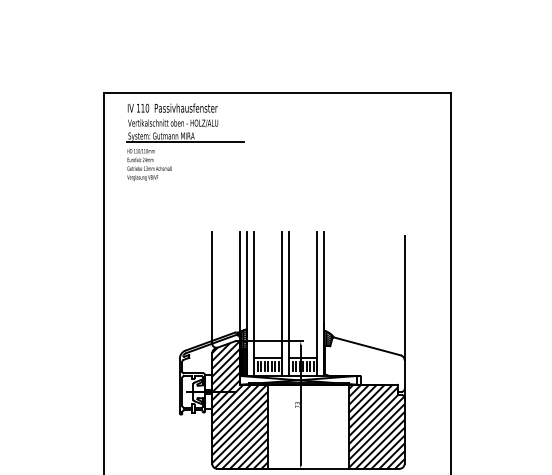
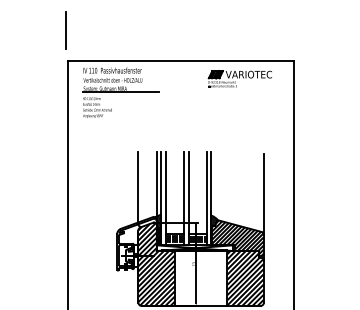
line: (100, 46) -> (65, 30), added
part: (367, 120) -> (239, 78), added
hatch: (364, 363) -> (237, 237), added

